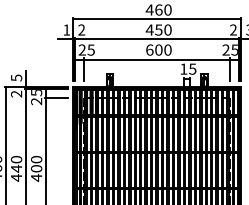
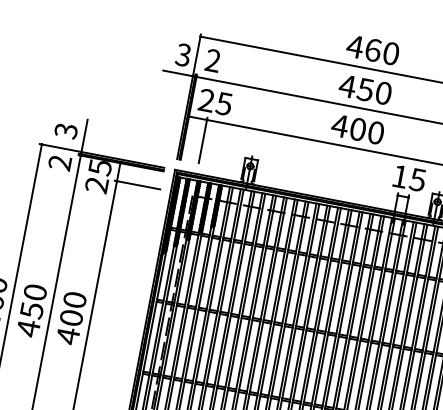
text: (66, 29) -> (183, 53), 1 -> 3
text: (149, 49) -> (339, 124), 600 -> 400
text: (15, 77) -> (64, 129), 5 -> 3
text: (16, 168) -> (31, 309), 440 -> 450

